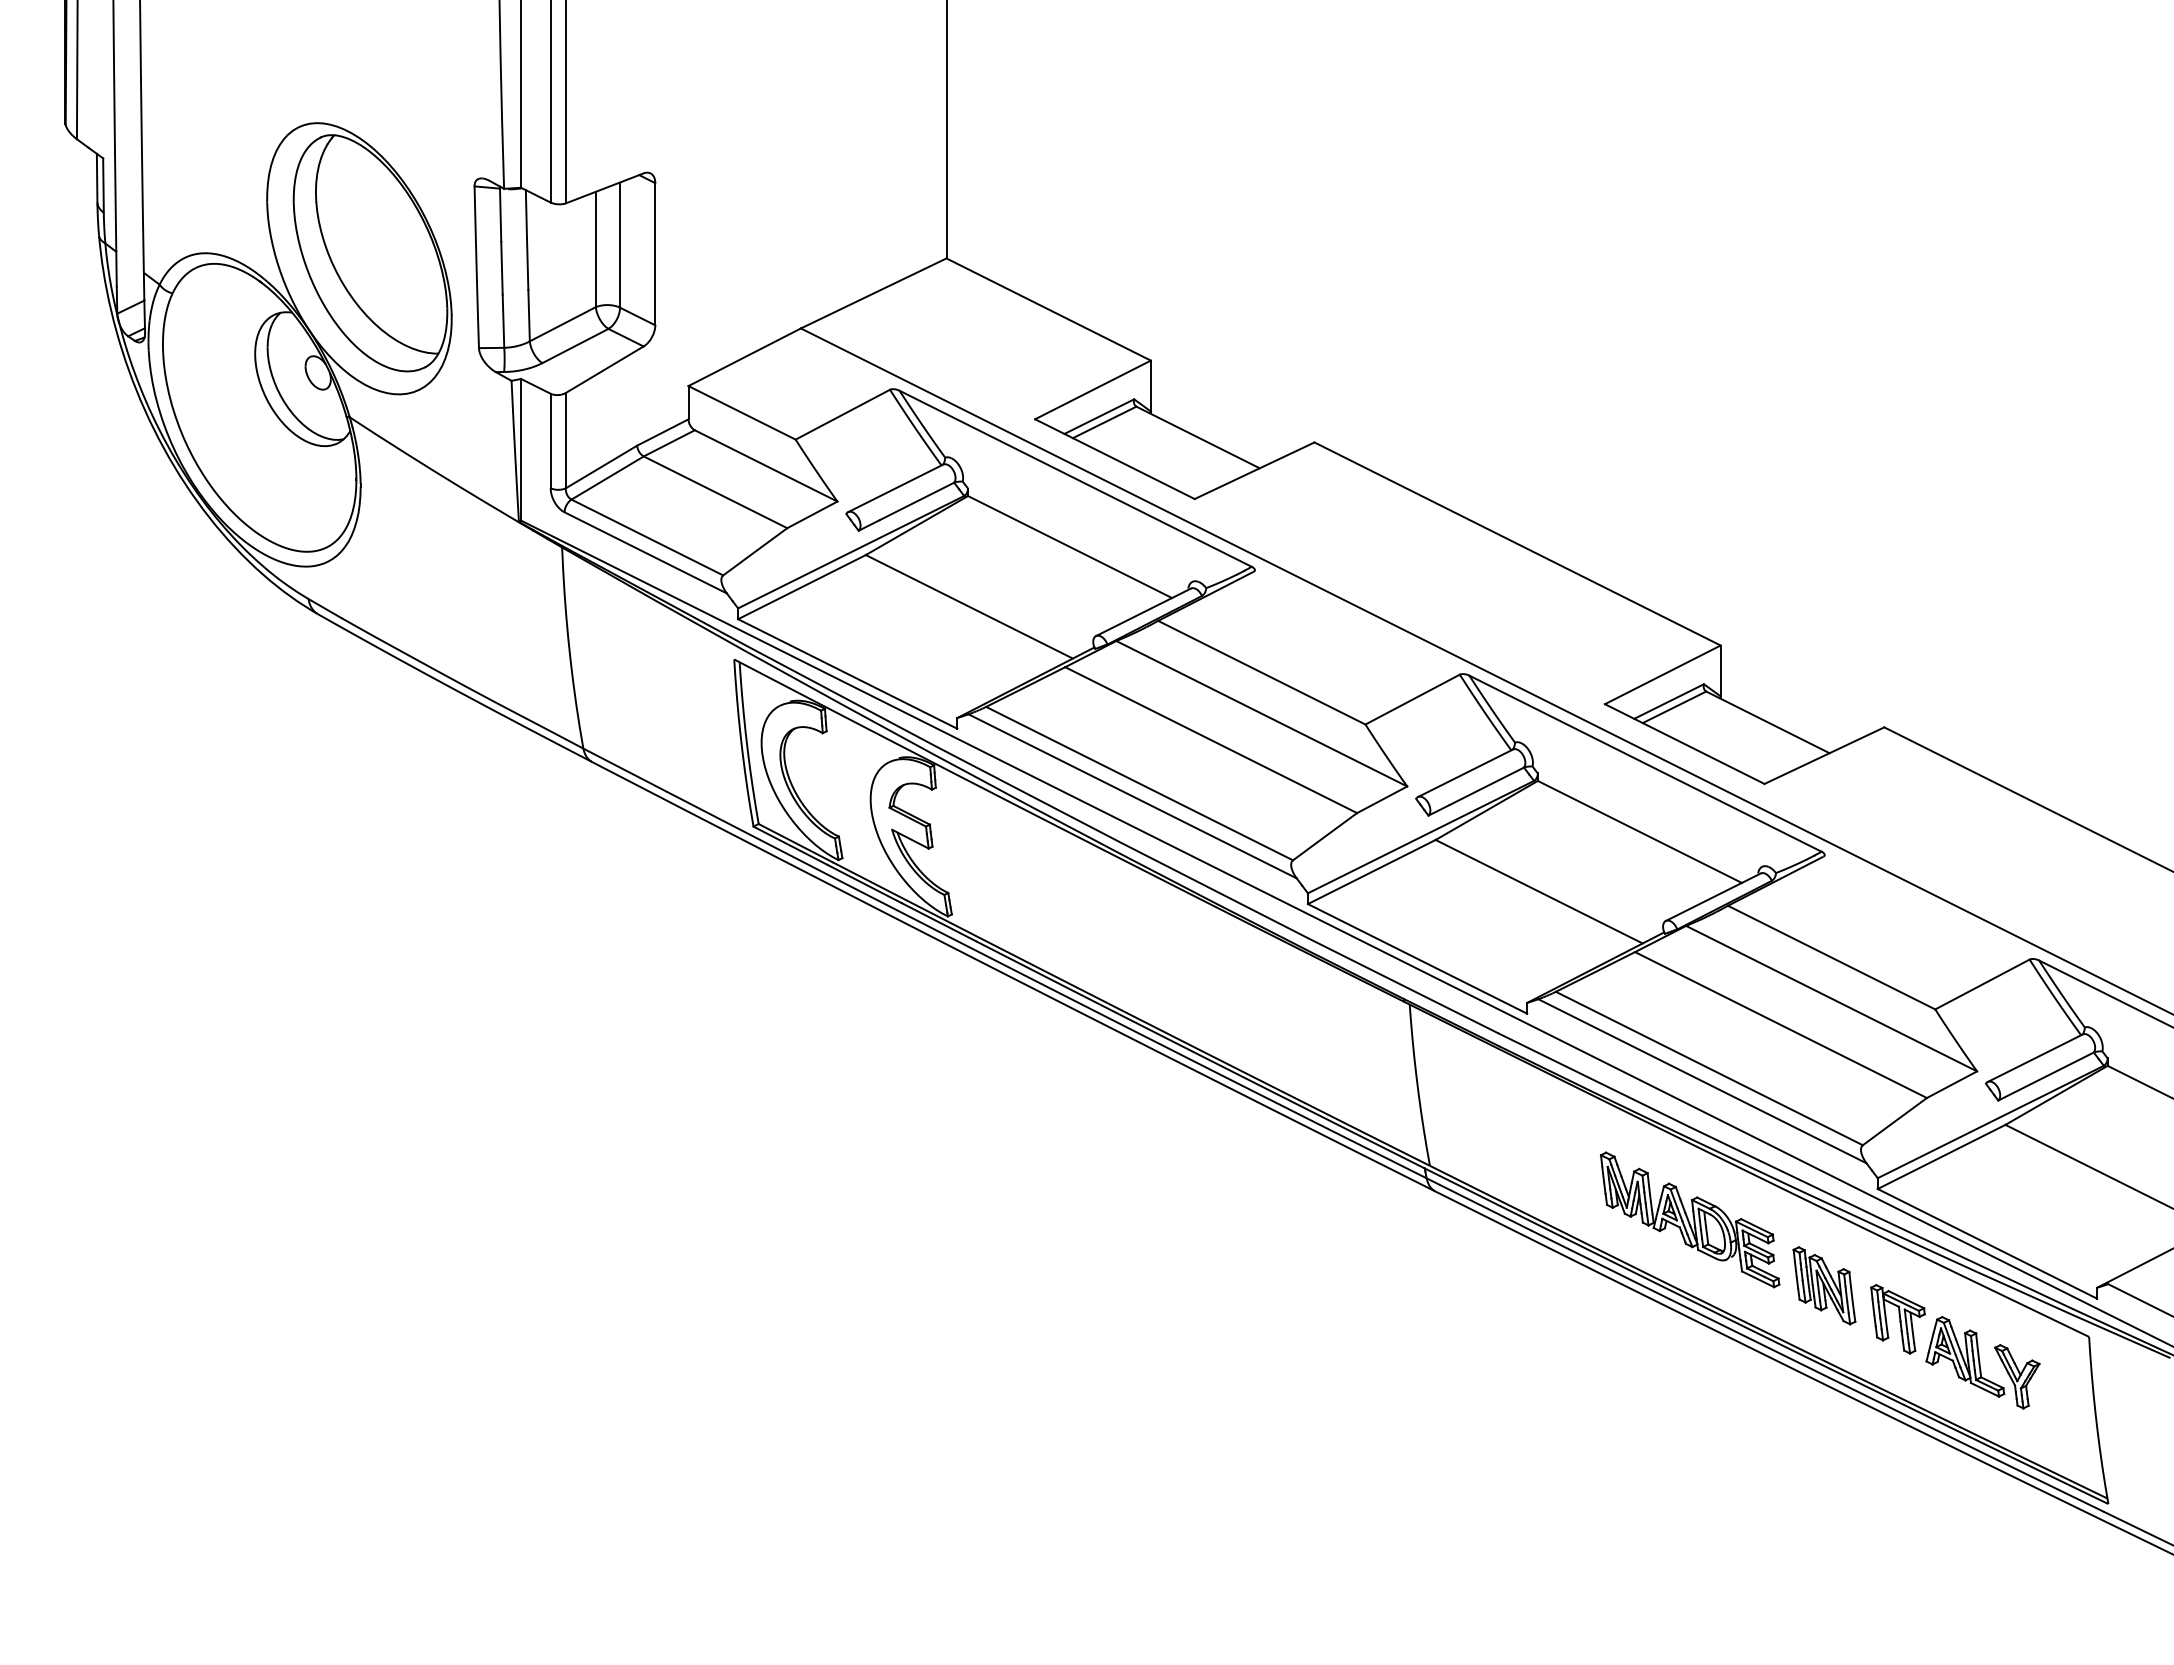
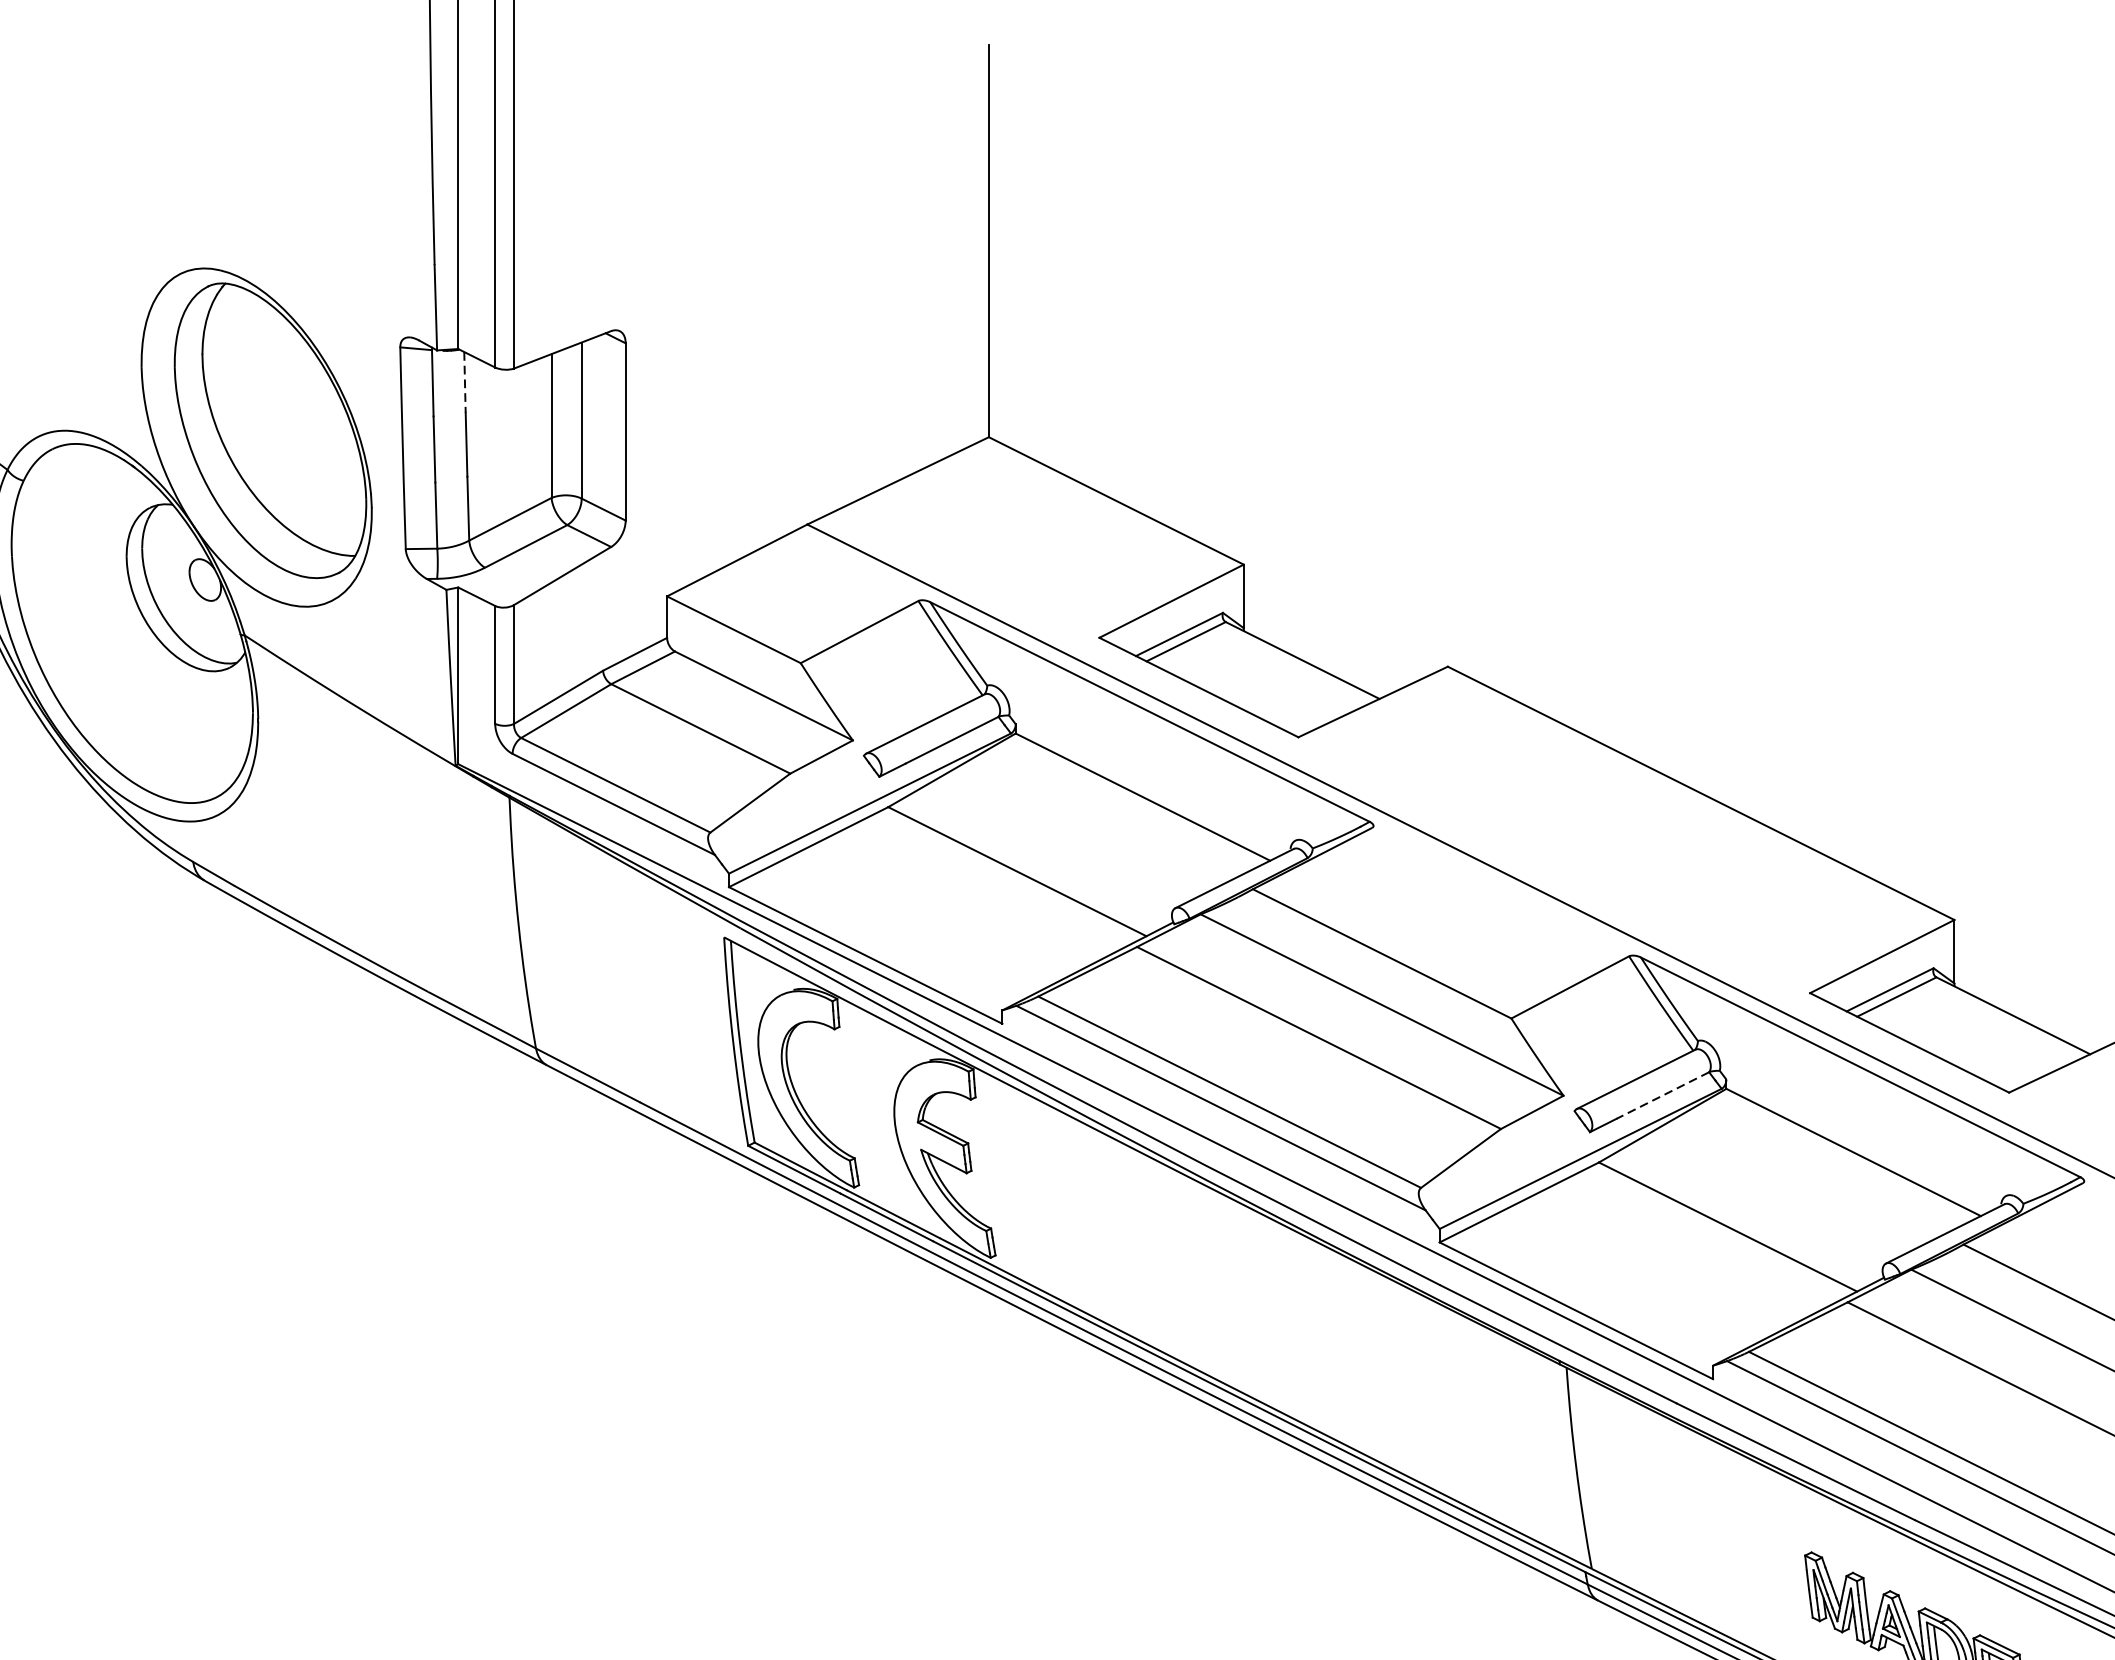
line: (526, 214) -> (465, 382), solid -> dashed
line: (1486, 786) -> (1662, 1095), solid -> dashed

